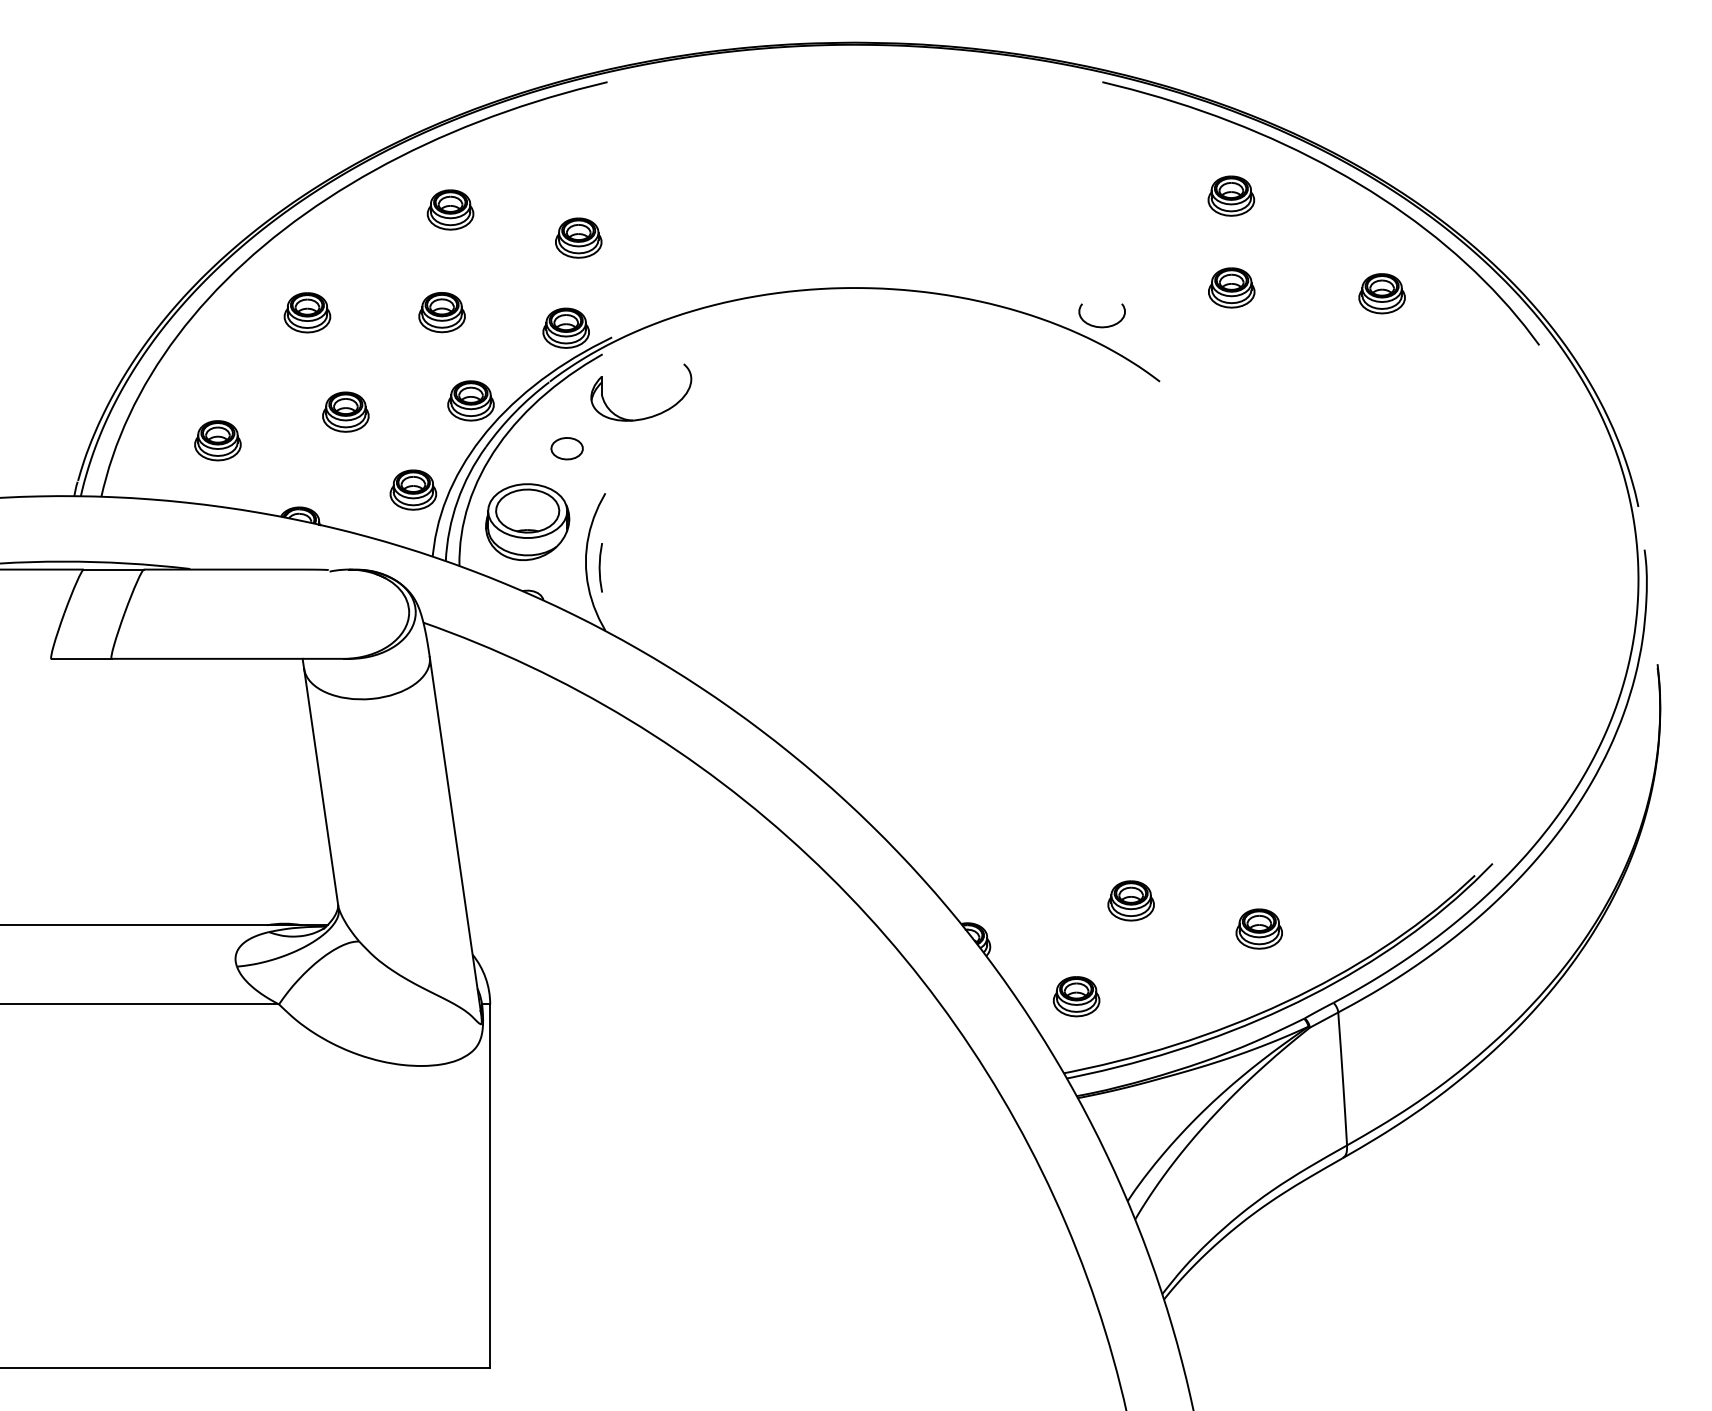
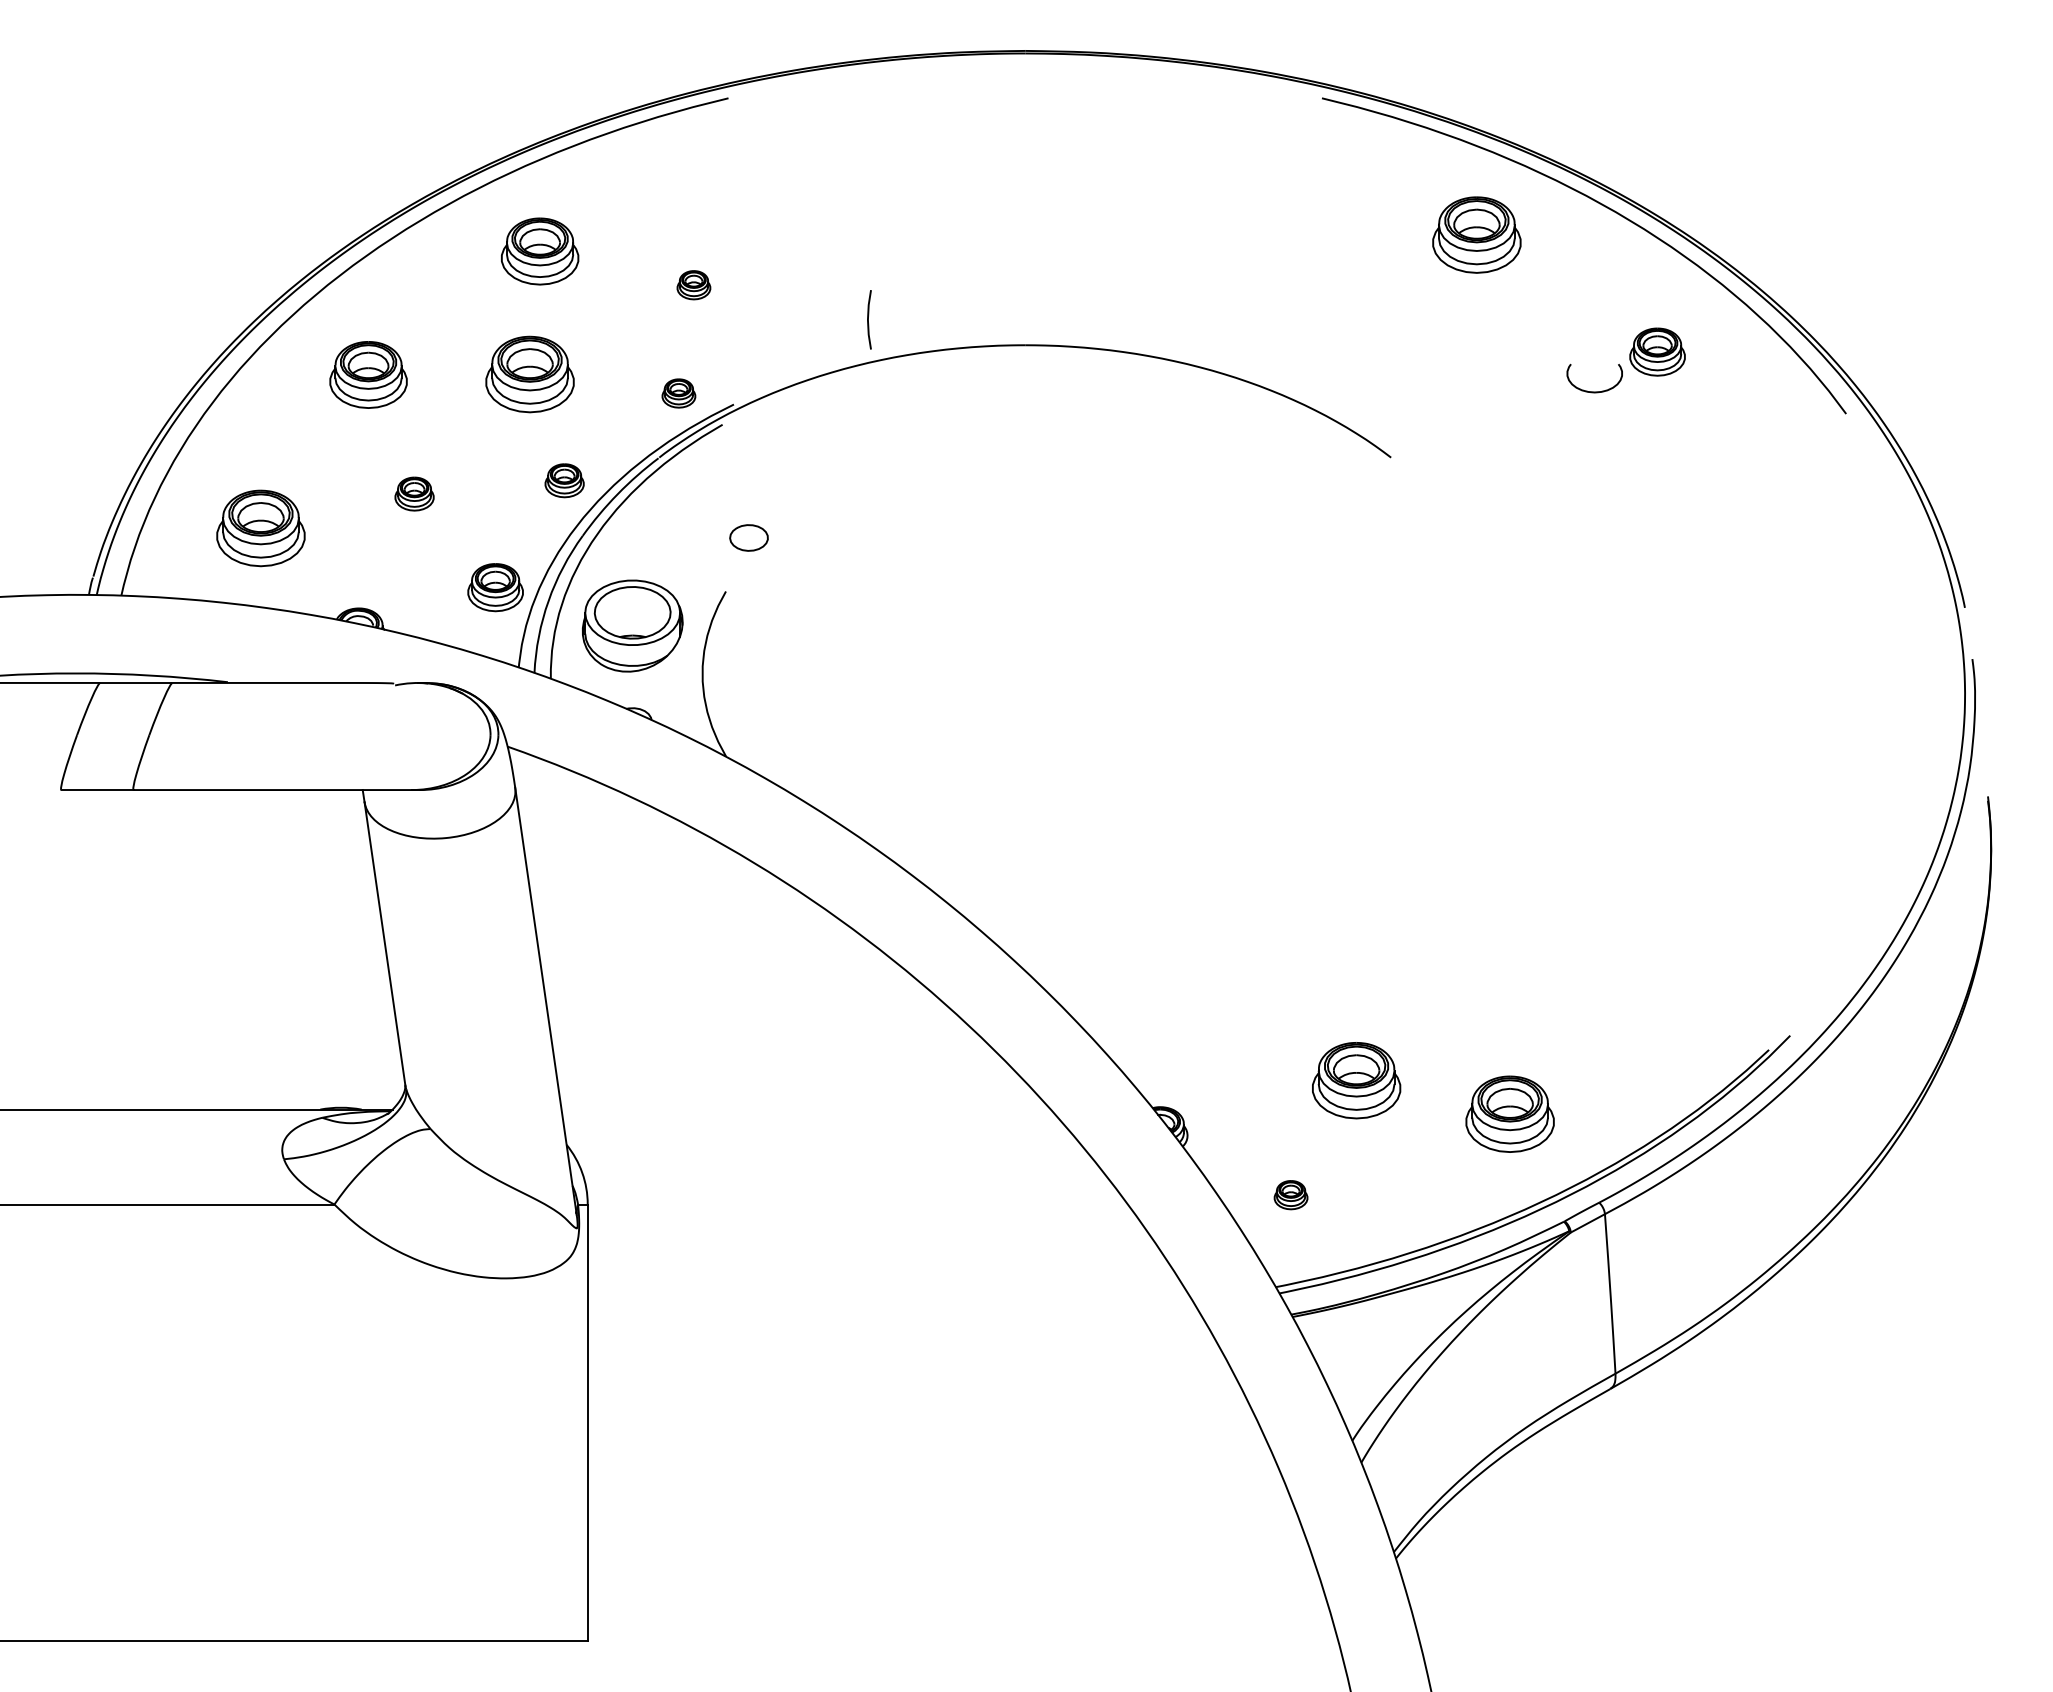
part: (1231, 195) -> (1476, 234), size x1.6
part: (450, 209) -> (540, 251), size x1.4
part: (578, 237) -> (693, 284), size x0.6
part: (1231, 287) -> (1477, 344), removed
part: (307, 312) -> (368, 374), size x1.4
part: (441, 312) -> (529, 374), size x1.6
curve: (1101, 326) -> (1594, 391), moved
part: (565, 328) -> (678, 393), size x0.6
part: (470, 400) -> (564, 480), size x0.7
part: (345, 411) -> (414, 493), size x0.7
part: (645, 417) -> (774, 500), removed
part: (218, 440) -> (261, 528), size x1.6
part: (566, 448) -> (748, 537), moved
line: (600, 567) -> (868, 319), moved
part: (1131, 900) -> (1356, 1079), size x1.6
part: (1259, 928) -> (1510, 1113), size x1.6
part: (1076, 996) -> (1290, 1194), size x0.6

